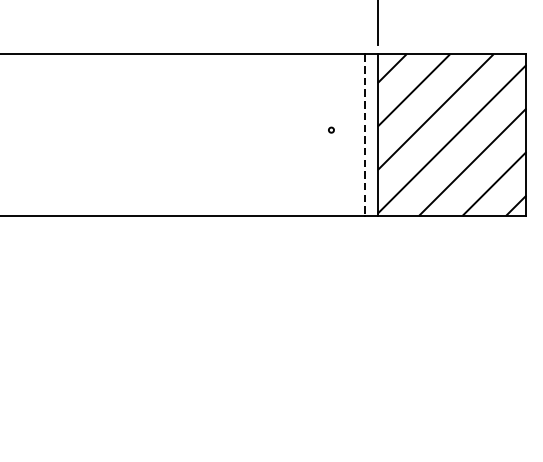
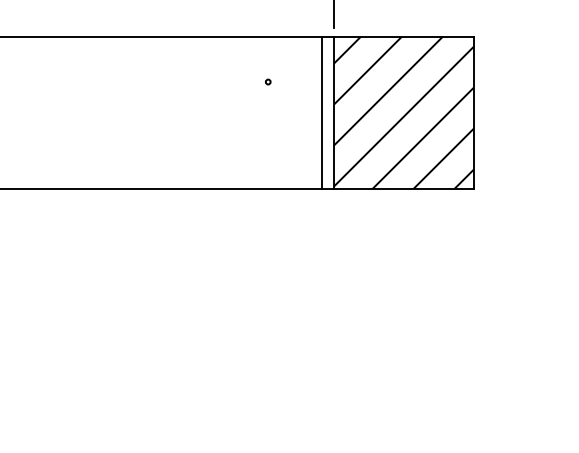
circle: (331, 129) -> (268, 81), moved
line: (364, 135) -> (321, 113), dashed -> solid

